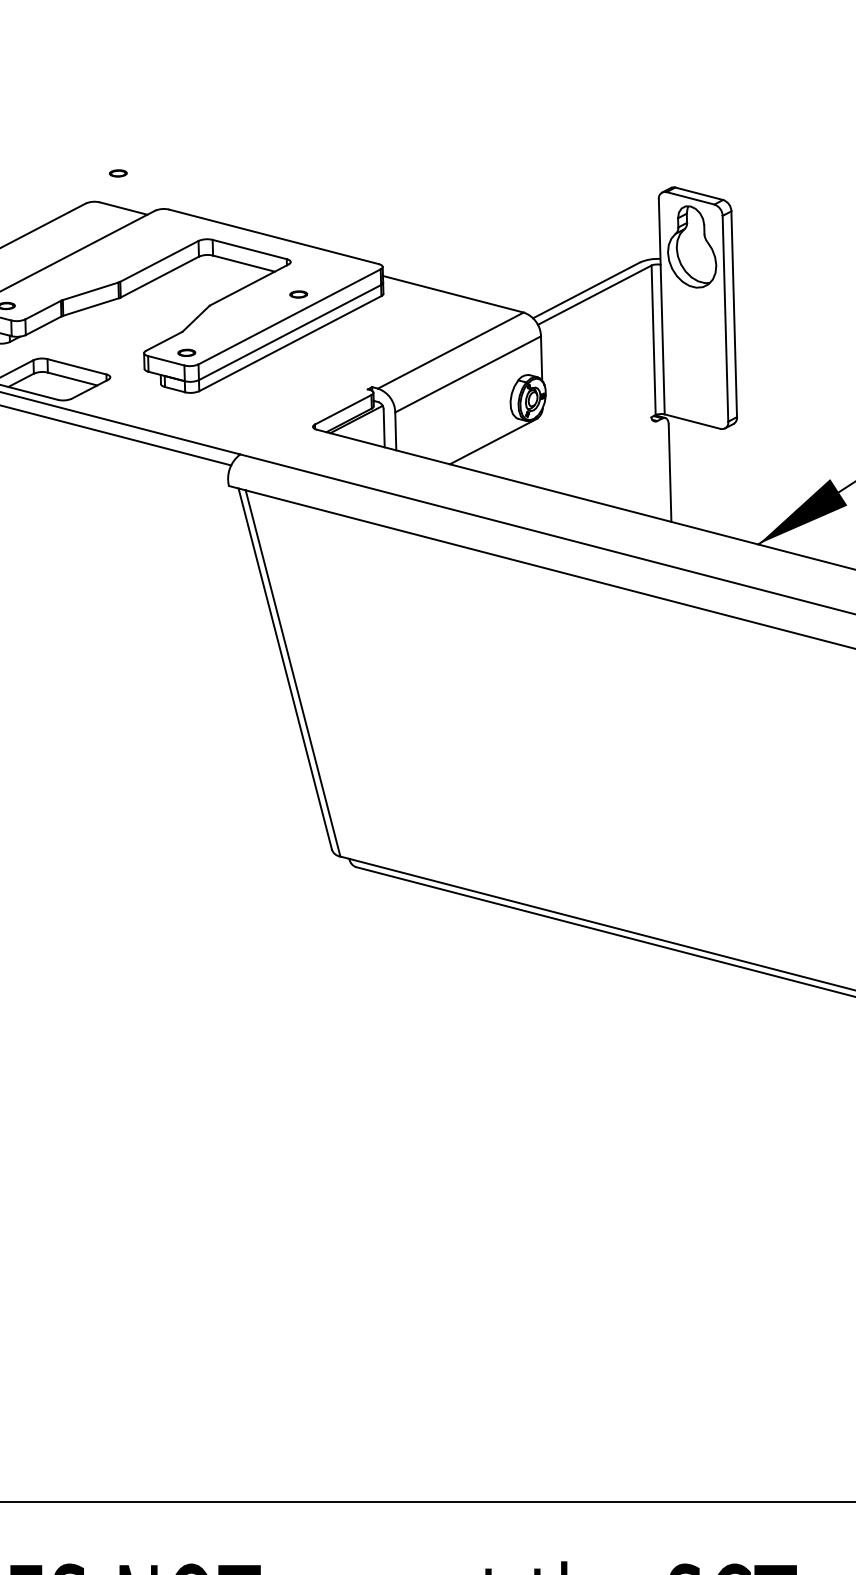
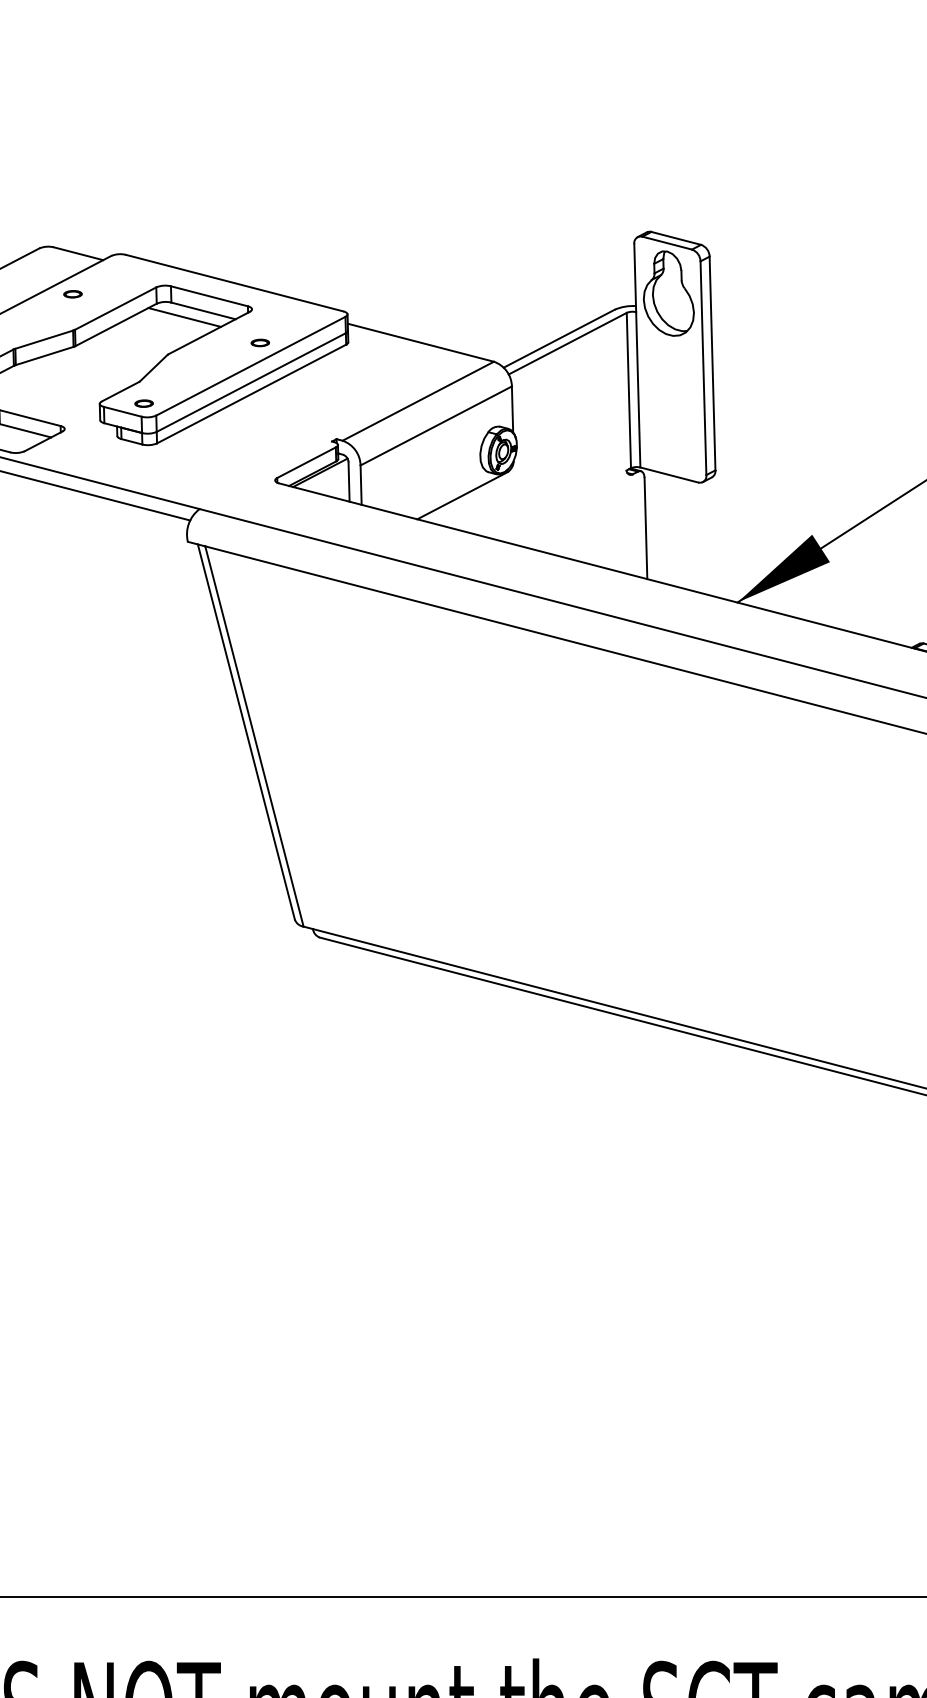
part: (117, 173) -> (72, 294), moved
line: (225, 269) -> (184, 317), added

